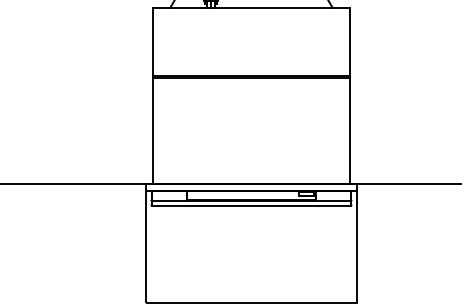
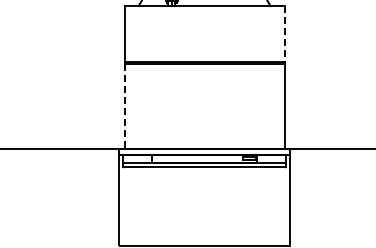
line: (349, 41) -> (284, 33), solid -> dashed
line: (152, 130) -> (124, 106), solid -> dashed

